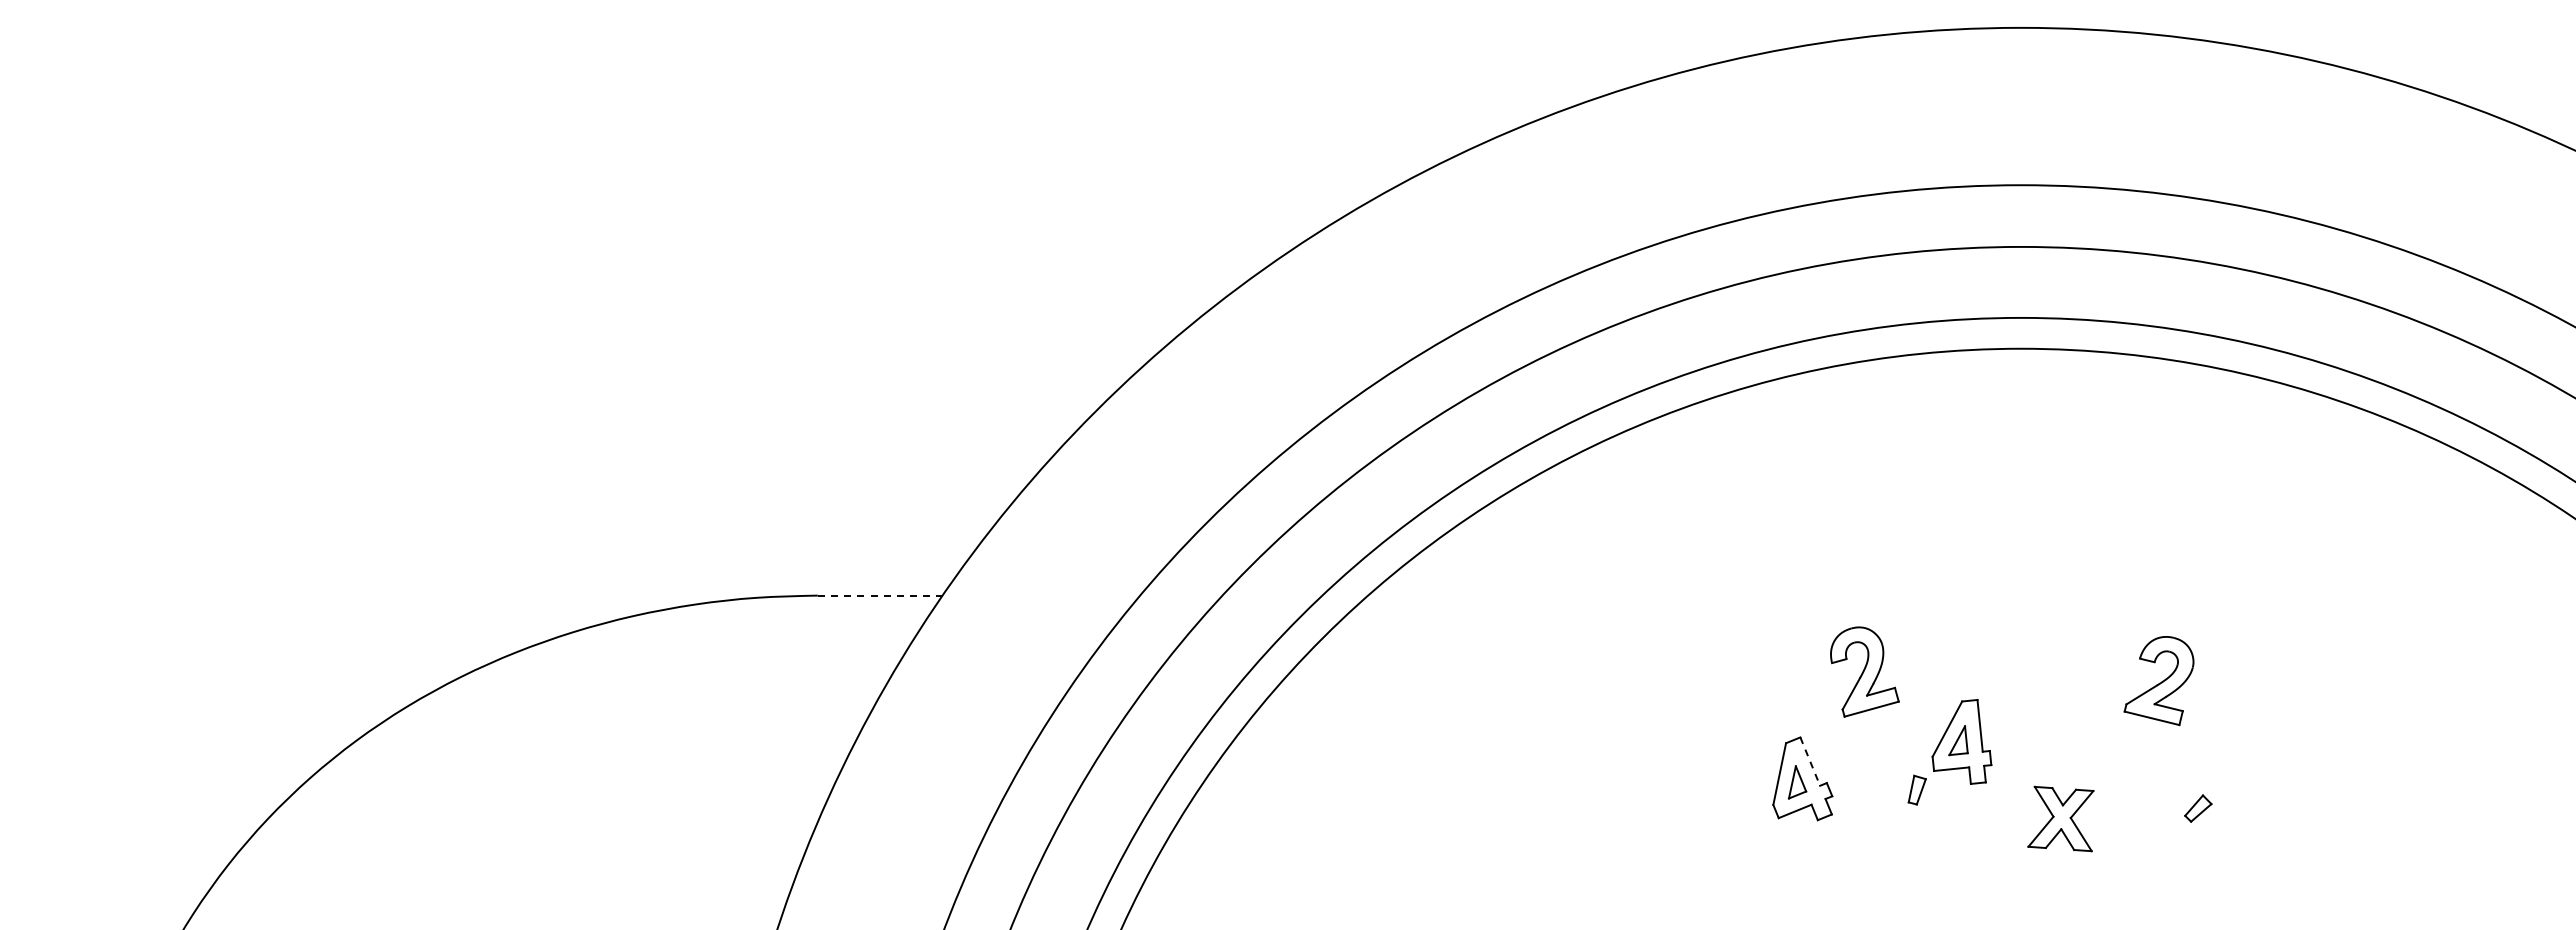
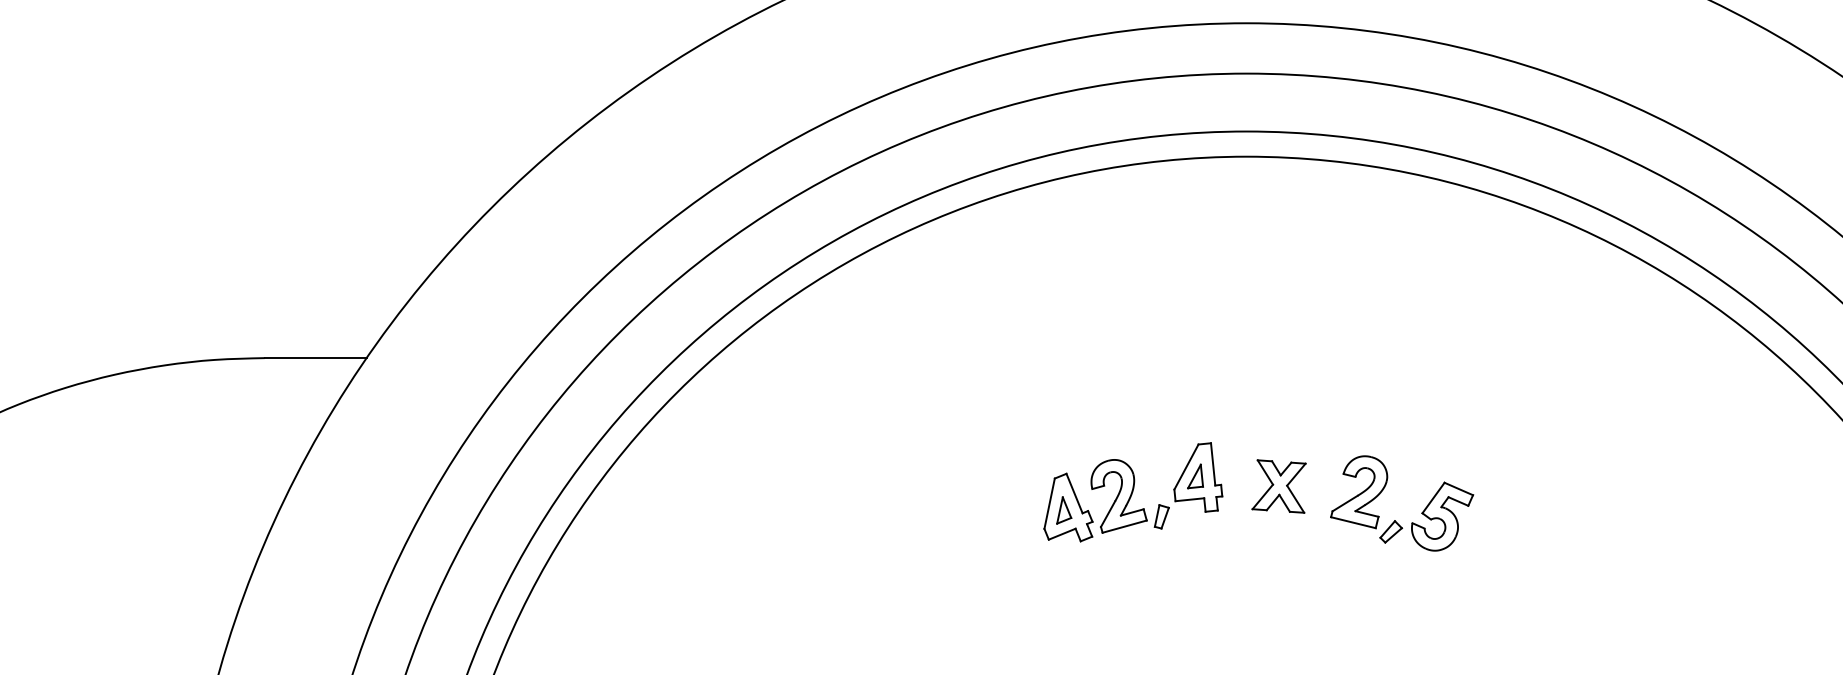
line: (880, 595) -> (315, 358), dashed -> solid
part: (1864, 671) -> (1118, 495), moved
part: (2158, 681) -> (1358, 492), moved
line: (1810, 762) -> (1074, 494), dashed -> solid
part: (2260, 789) -> (1441, 516), added
part: (2060, 818) -> (1278, 486), moved

